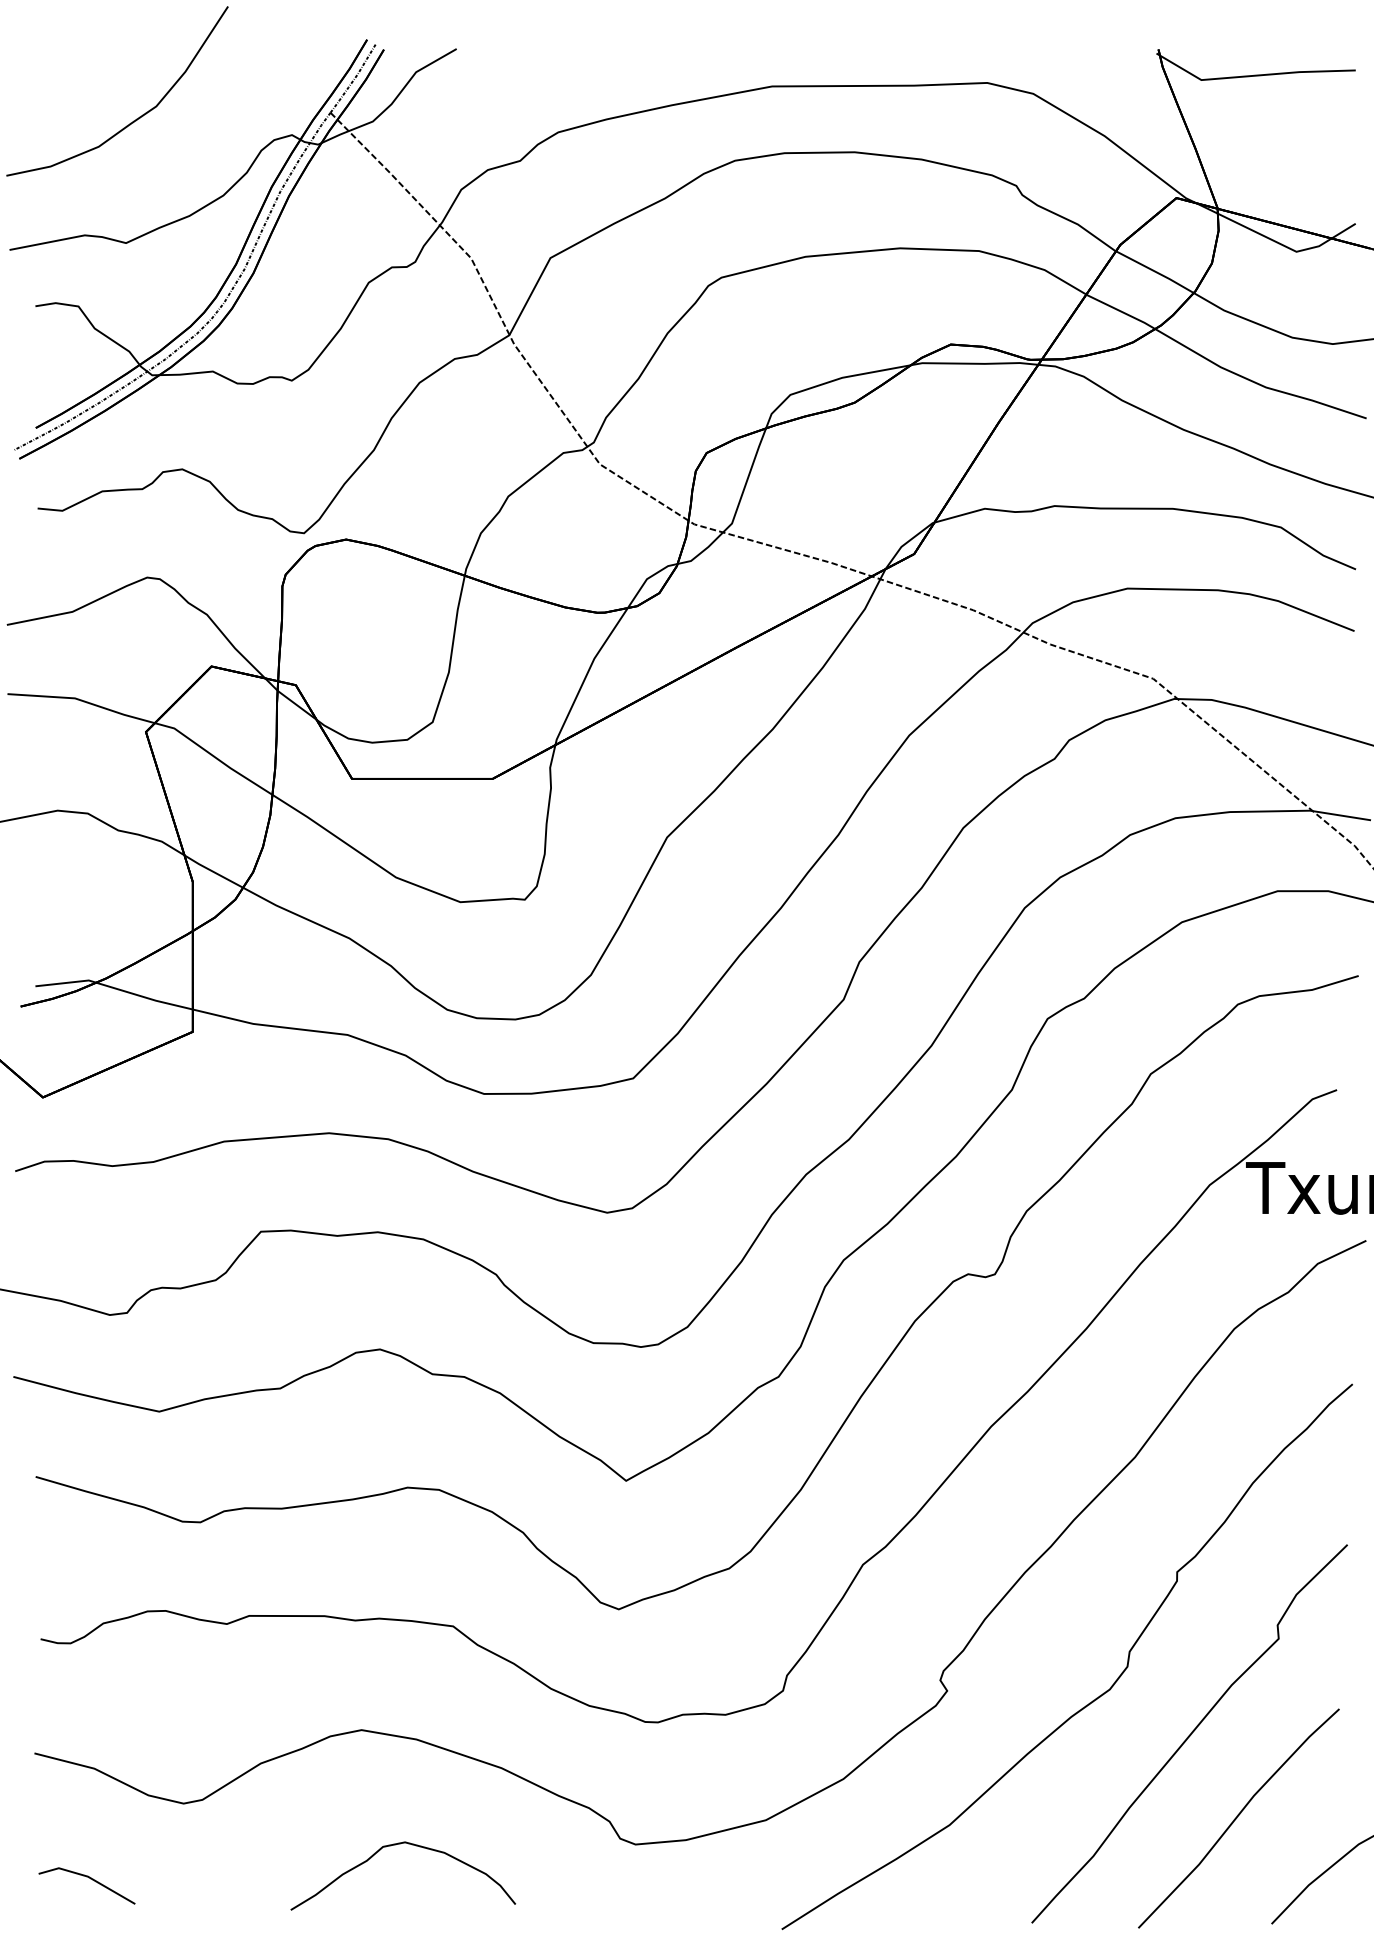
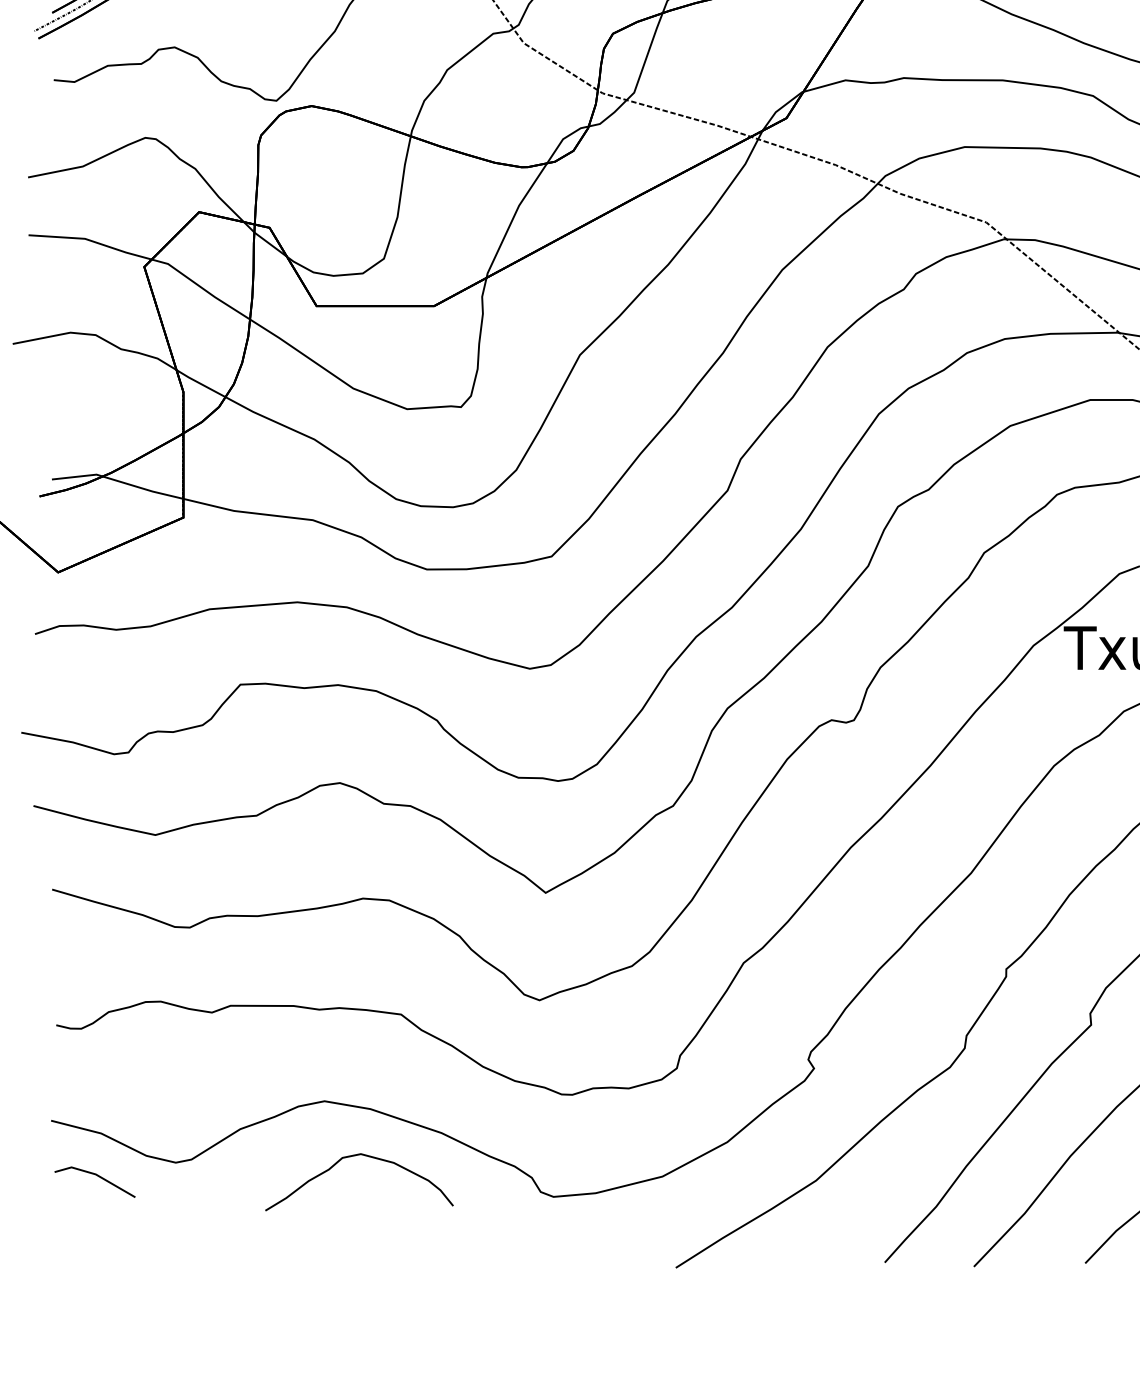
curve: (395, 1845) -> (352, 1156), moved
line: (90, 1879) -> (97, 1176), moved

